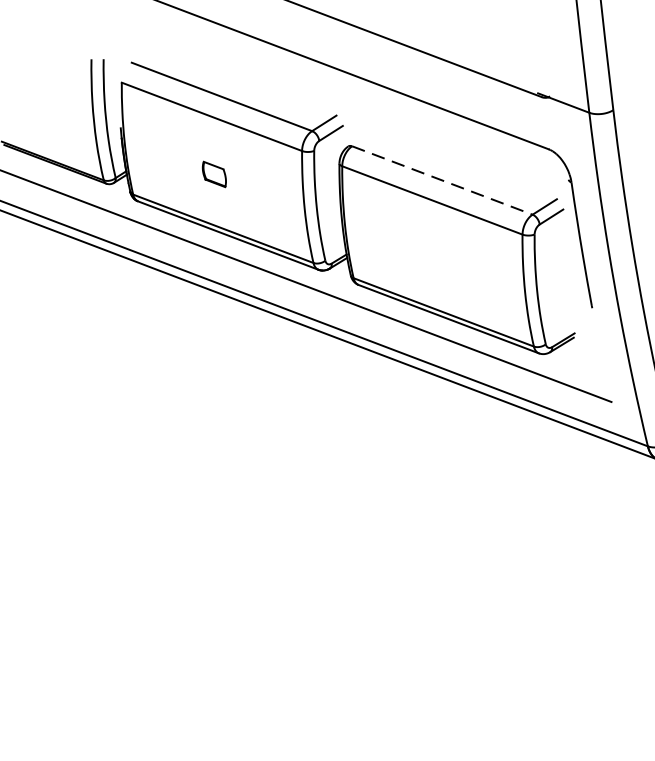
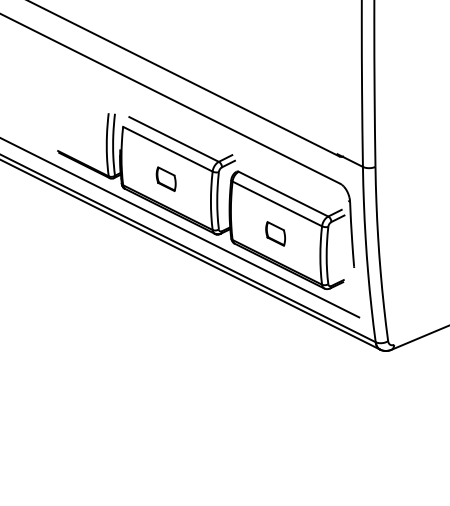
part: (213, 173) -> (165, 178), size x1.67
line: (442, 181) -> (283, 194), dashed -> solid
part: (434, 257) -> (275, 233), added

